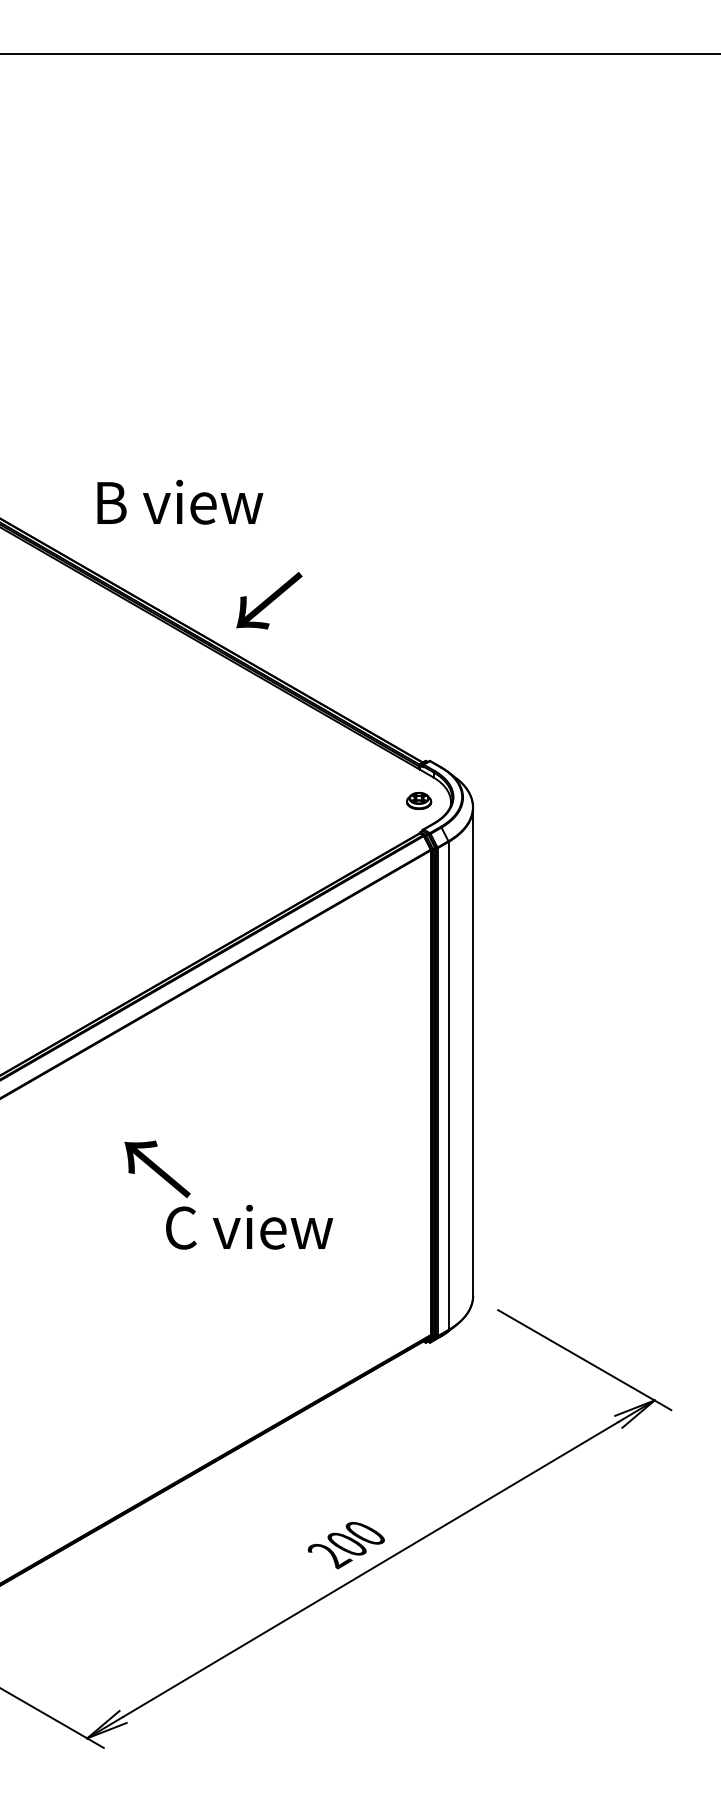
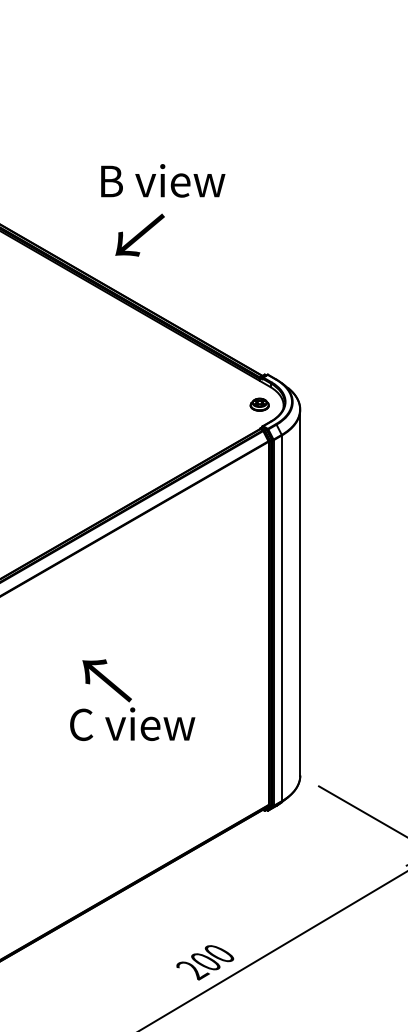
text: (180, 501) -> (163, 180), moved
text: (269, 600) -> (140, 235), moved
text: (157, 1168) -> (107, 680), moved

